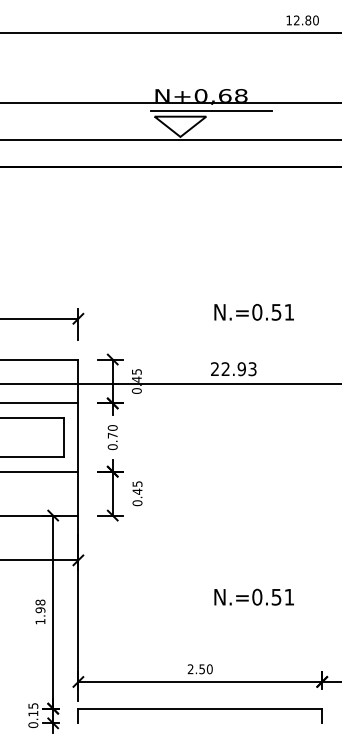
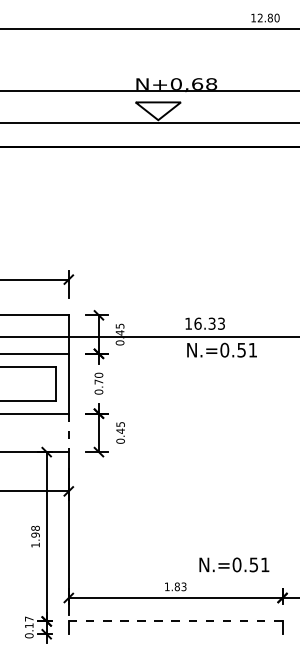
line: (211, 110) -> (185, 96), removed
text: (253, 312) -> (221, 350), moved
text: (228, 369) -> (200, 324), 22.93 -> 16.33
line: (78, 493) -> (68, 432), solid -> dashed
text: (253, 596) -> (233, 564), moved
text: (199, 669) -> (174, 587), 2.50 -> 1.83
text: (33, 705) -> (29, 618), 0.15 -> 0.17
line: (200, 708) -> (175, 621), solid -> dashed

